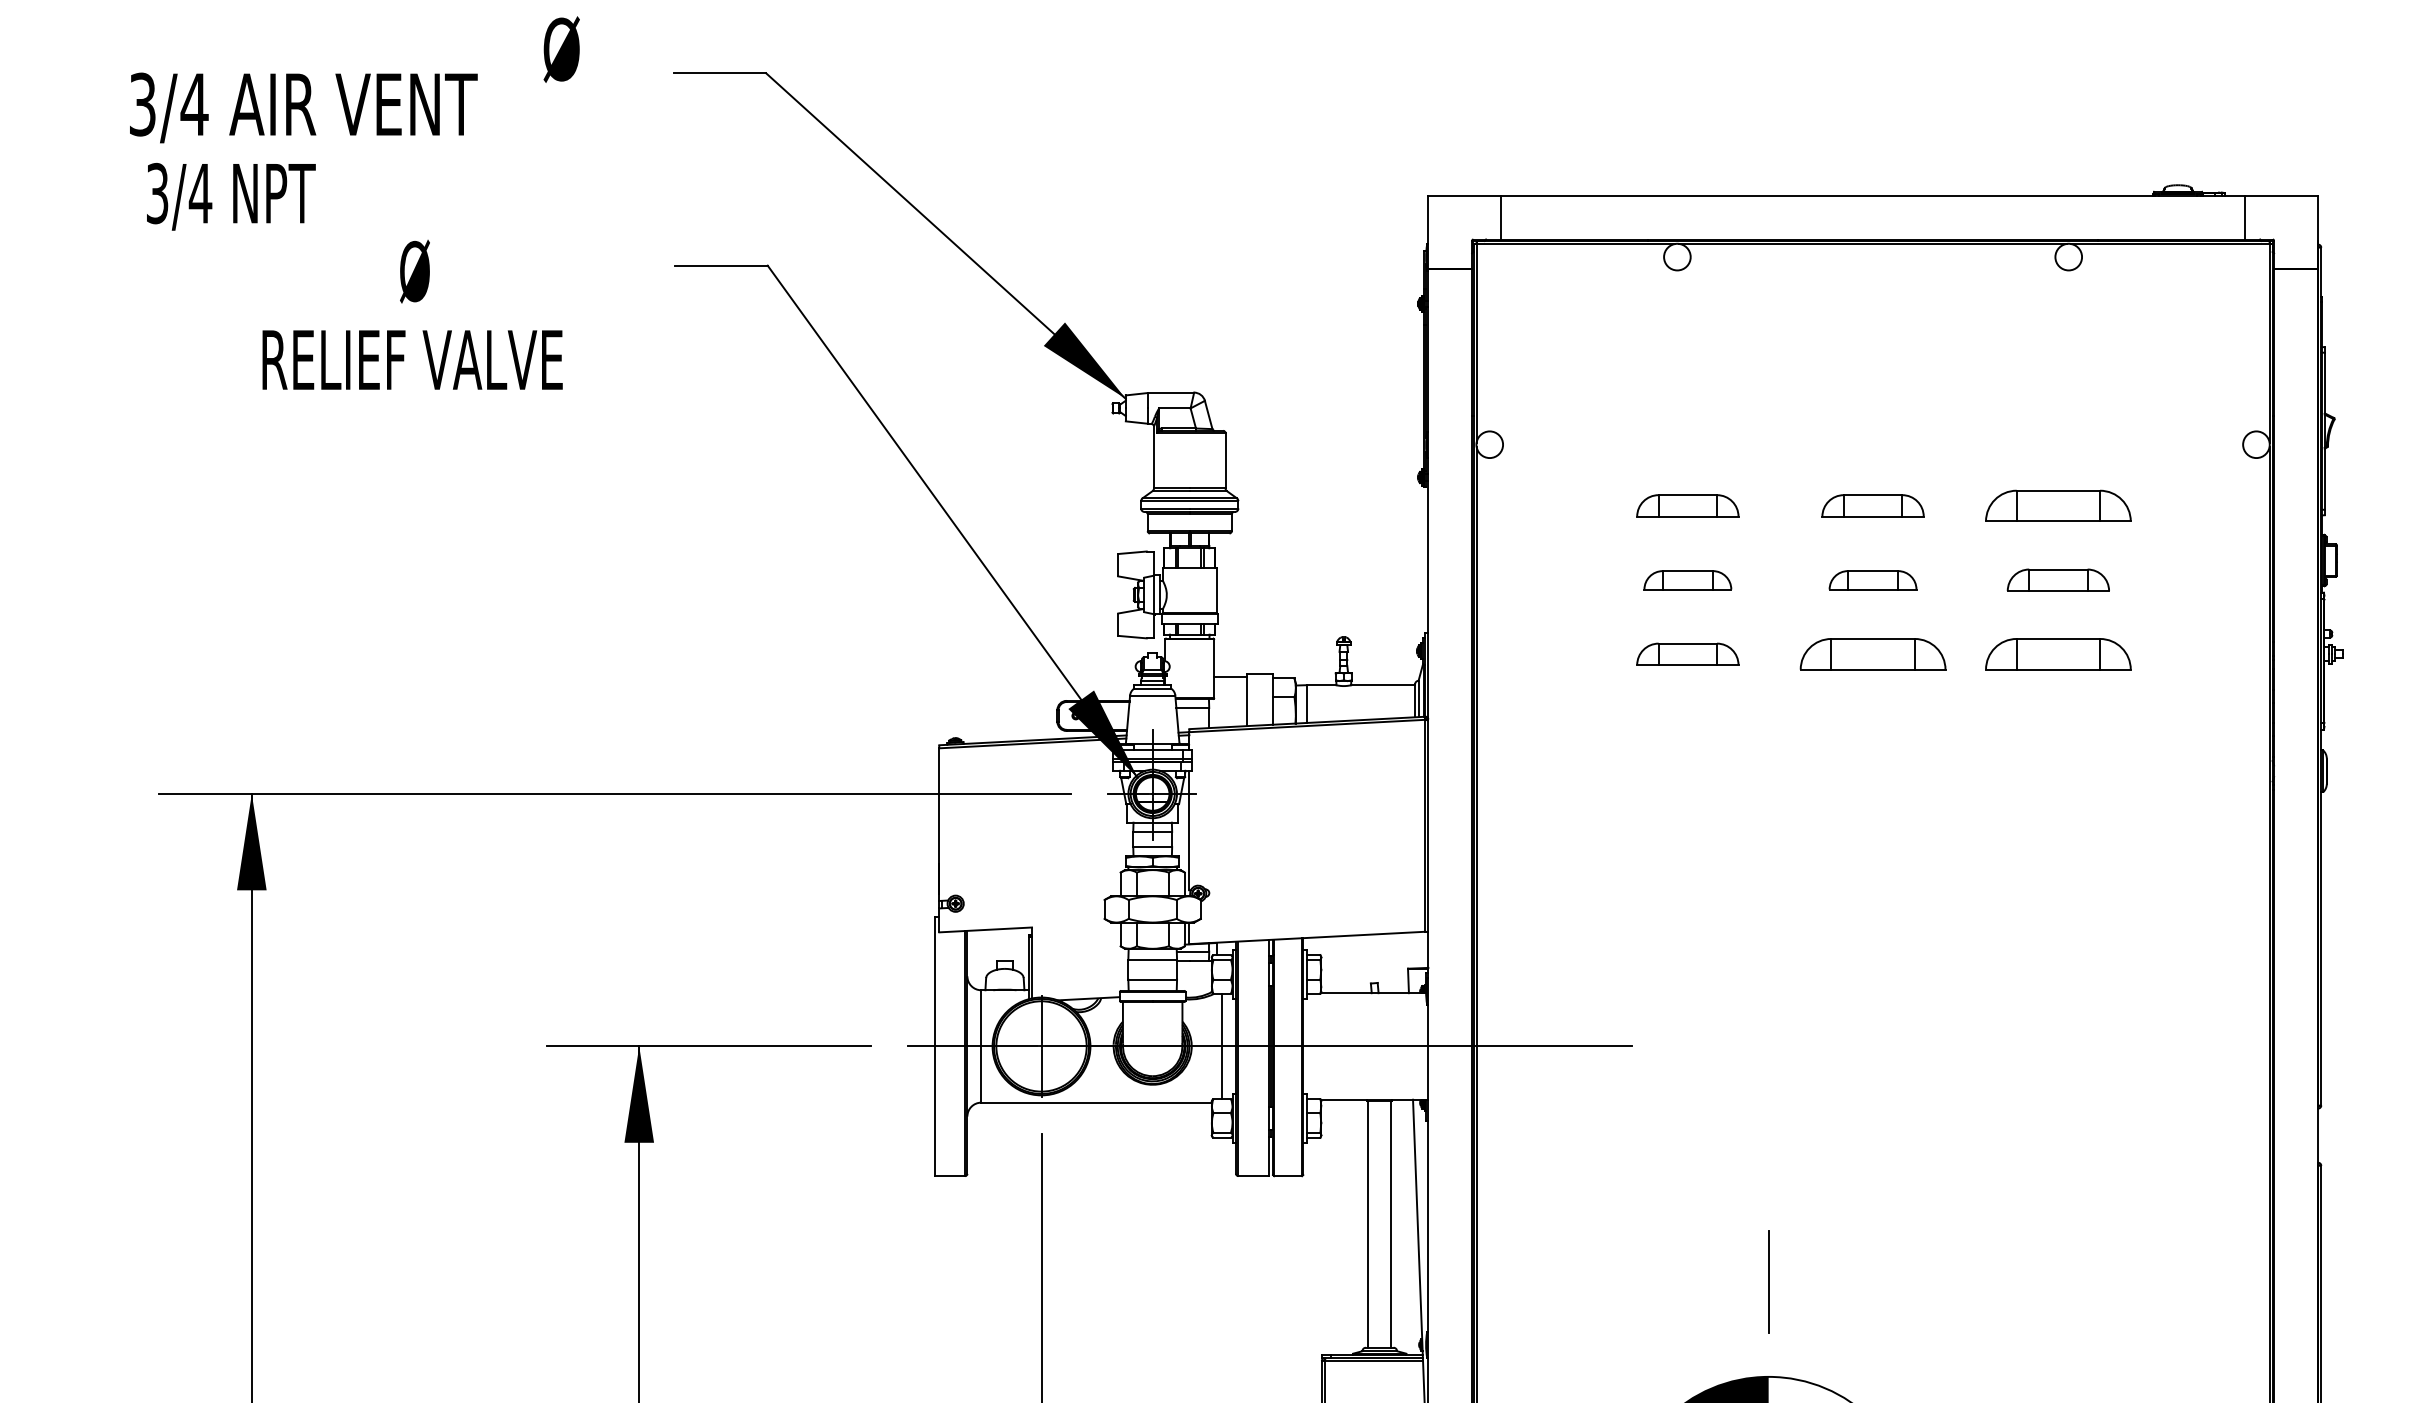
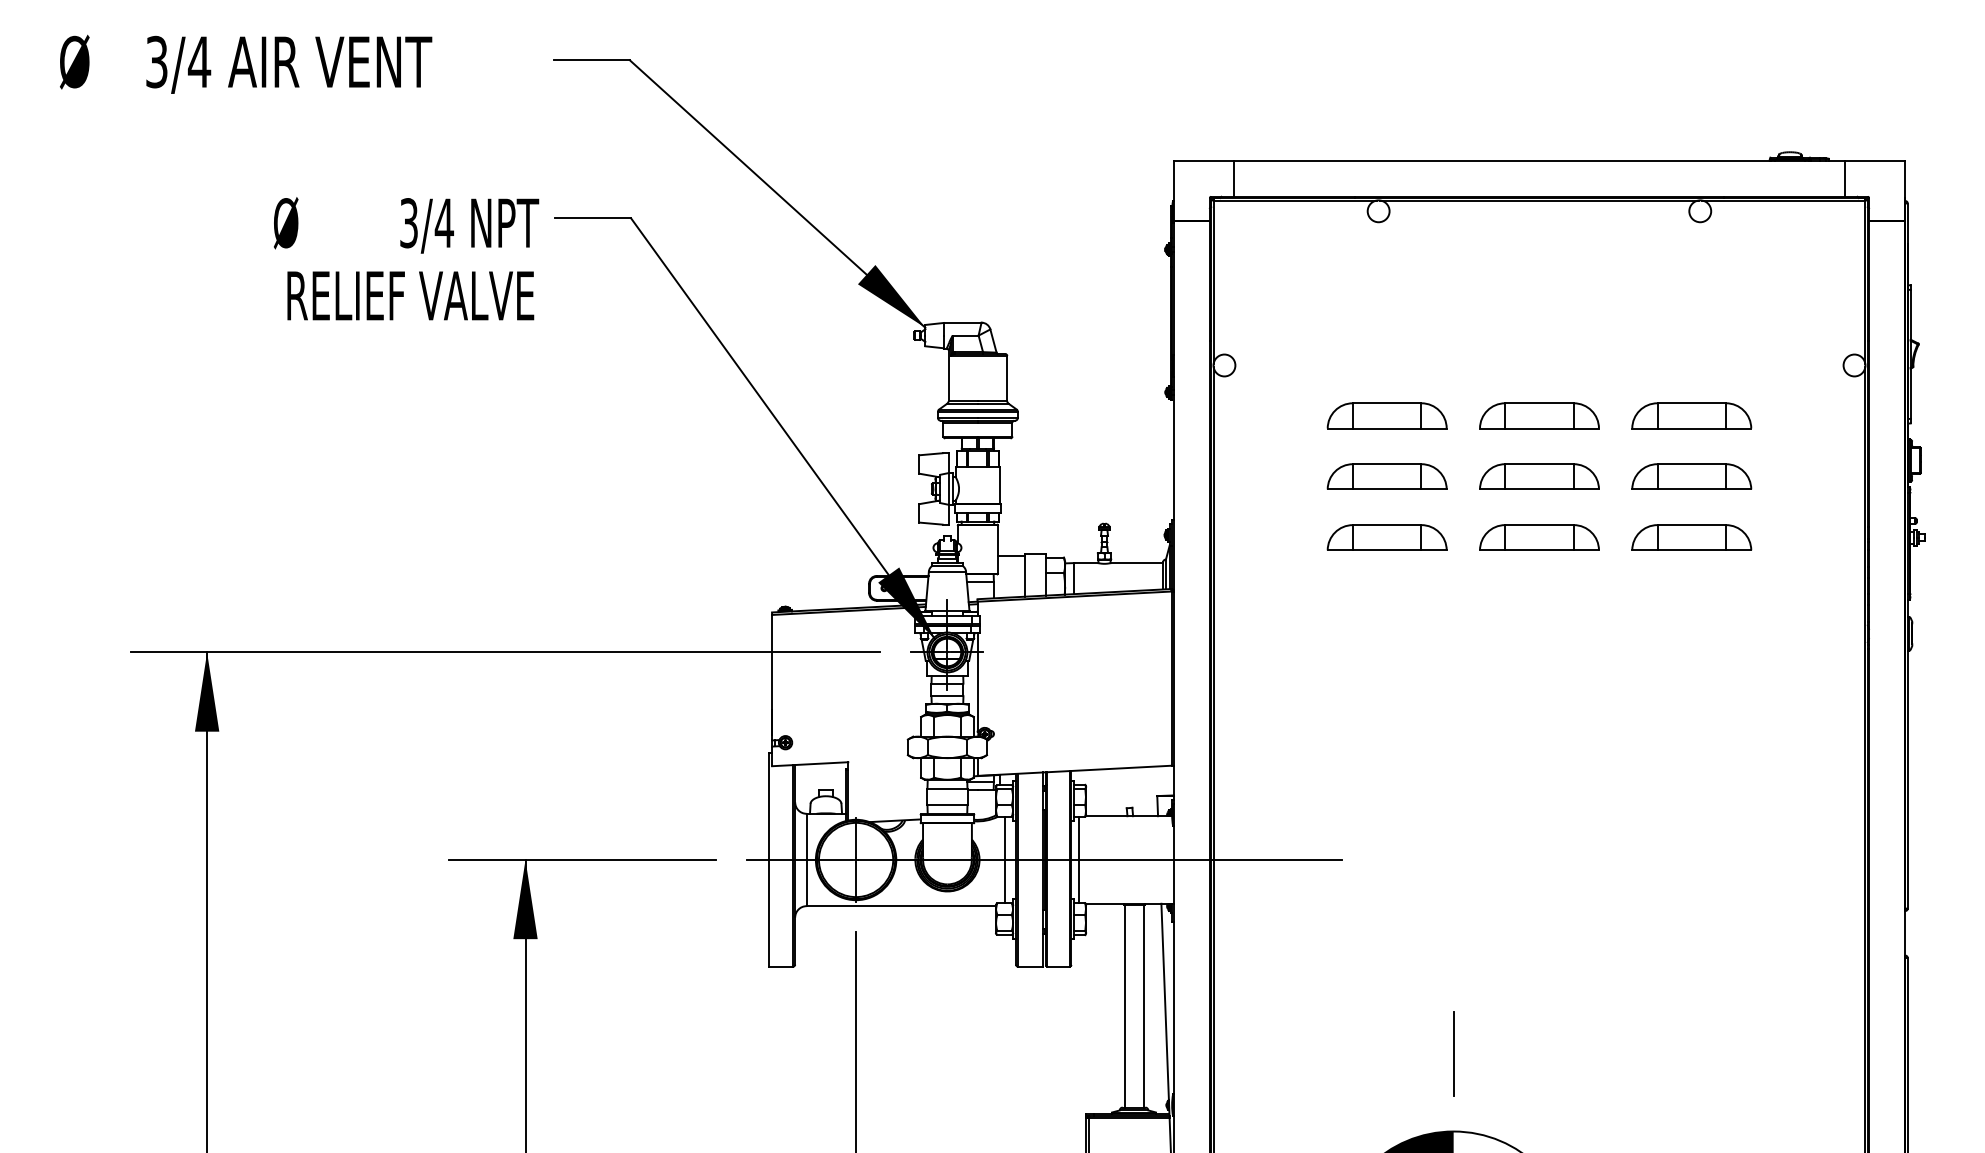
text: (561, 49) -> (74, 62), moved
text: (303, 107) -> (289, 64), moved
text: (231, 196) -> (469, 225), moved
text: (414, 271) -> (285, 223), moved
text: (412, 359) -> (410, 295), moved
part: (1687, 505) -> (1386, 415), size x1.43
part: (1872, 505) -> (1538, 415), size x1.43
part: (1687, 580) -> (1386, 477), size x1.67
part: (1872, 580) -> (1538, 477), size x1.67
part: (2058, 580) -> (1691, 477), size x1.43
part: (1687, 654) -> (1386, 537), size x1.43
line: (1312, 1046) -> (1078, 860), added

